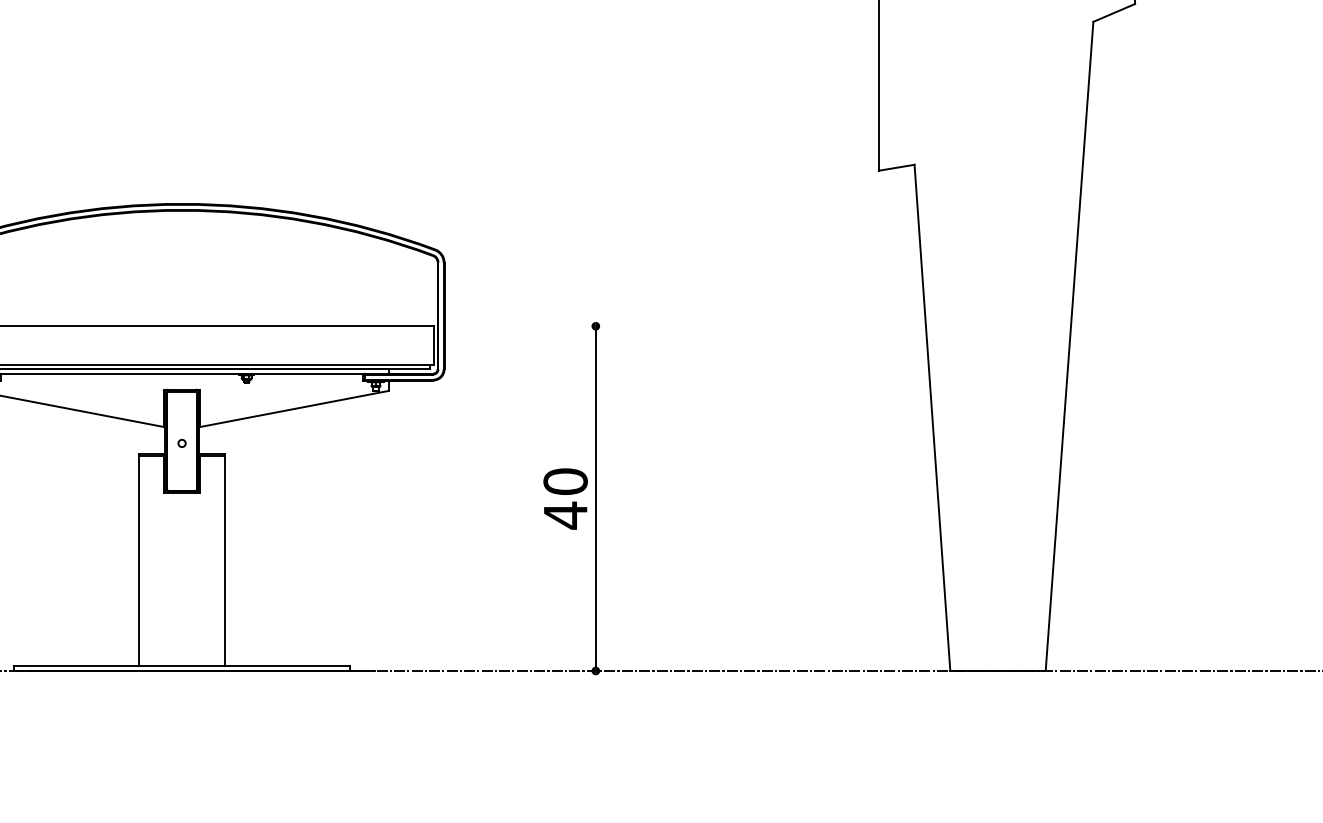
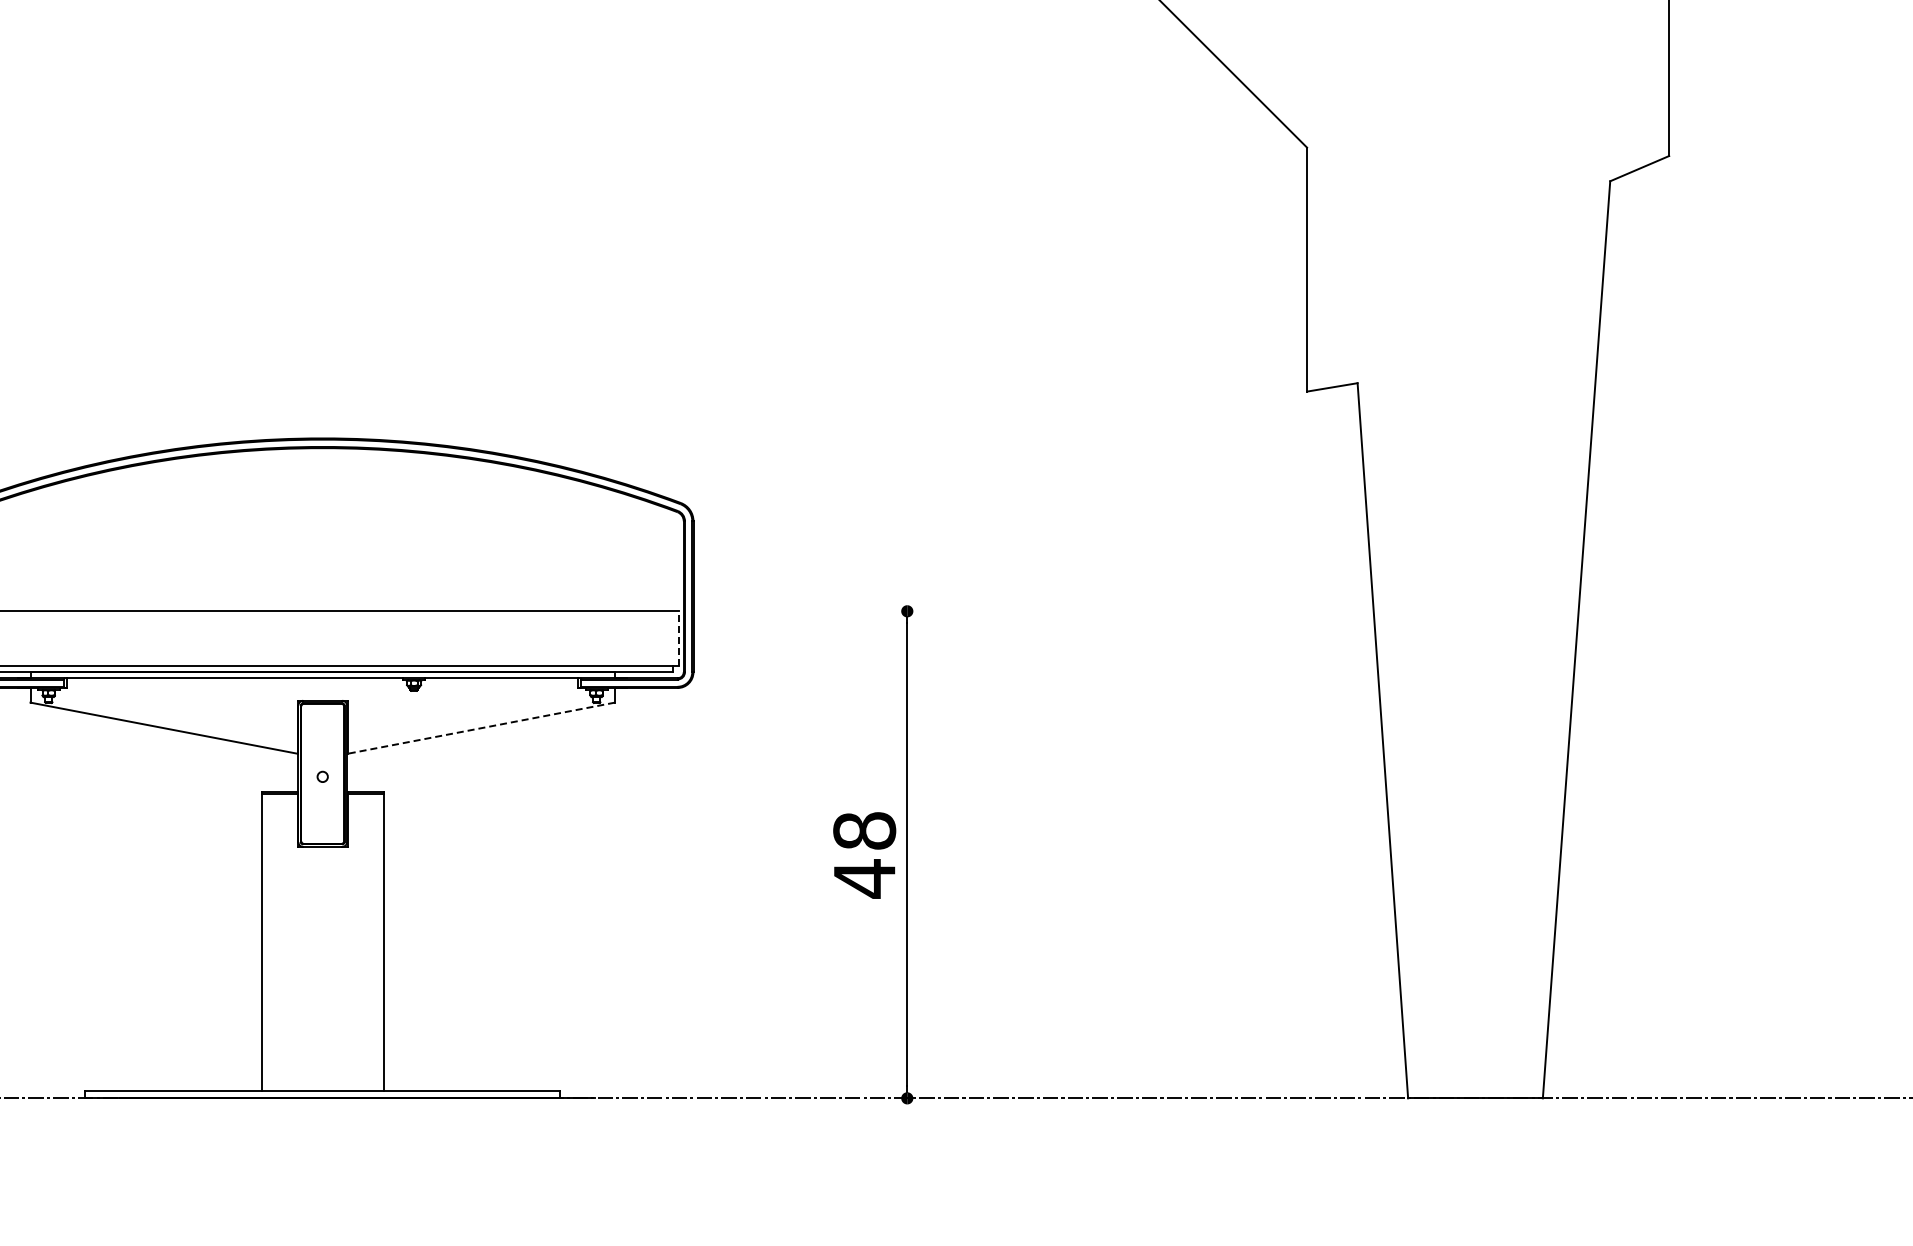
line: (433, 345) -> (678, 638), solid -> dashed
line: (293, 409) -> (480, 728), solid -> dashed
text: (565, 481) -> (864, 830), 40 -> 48

